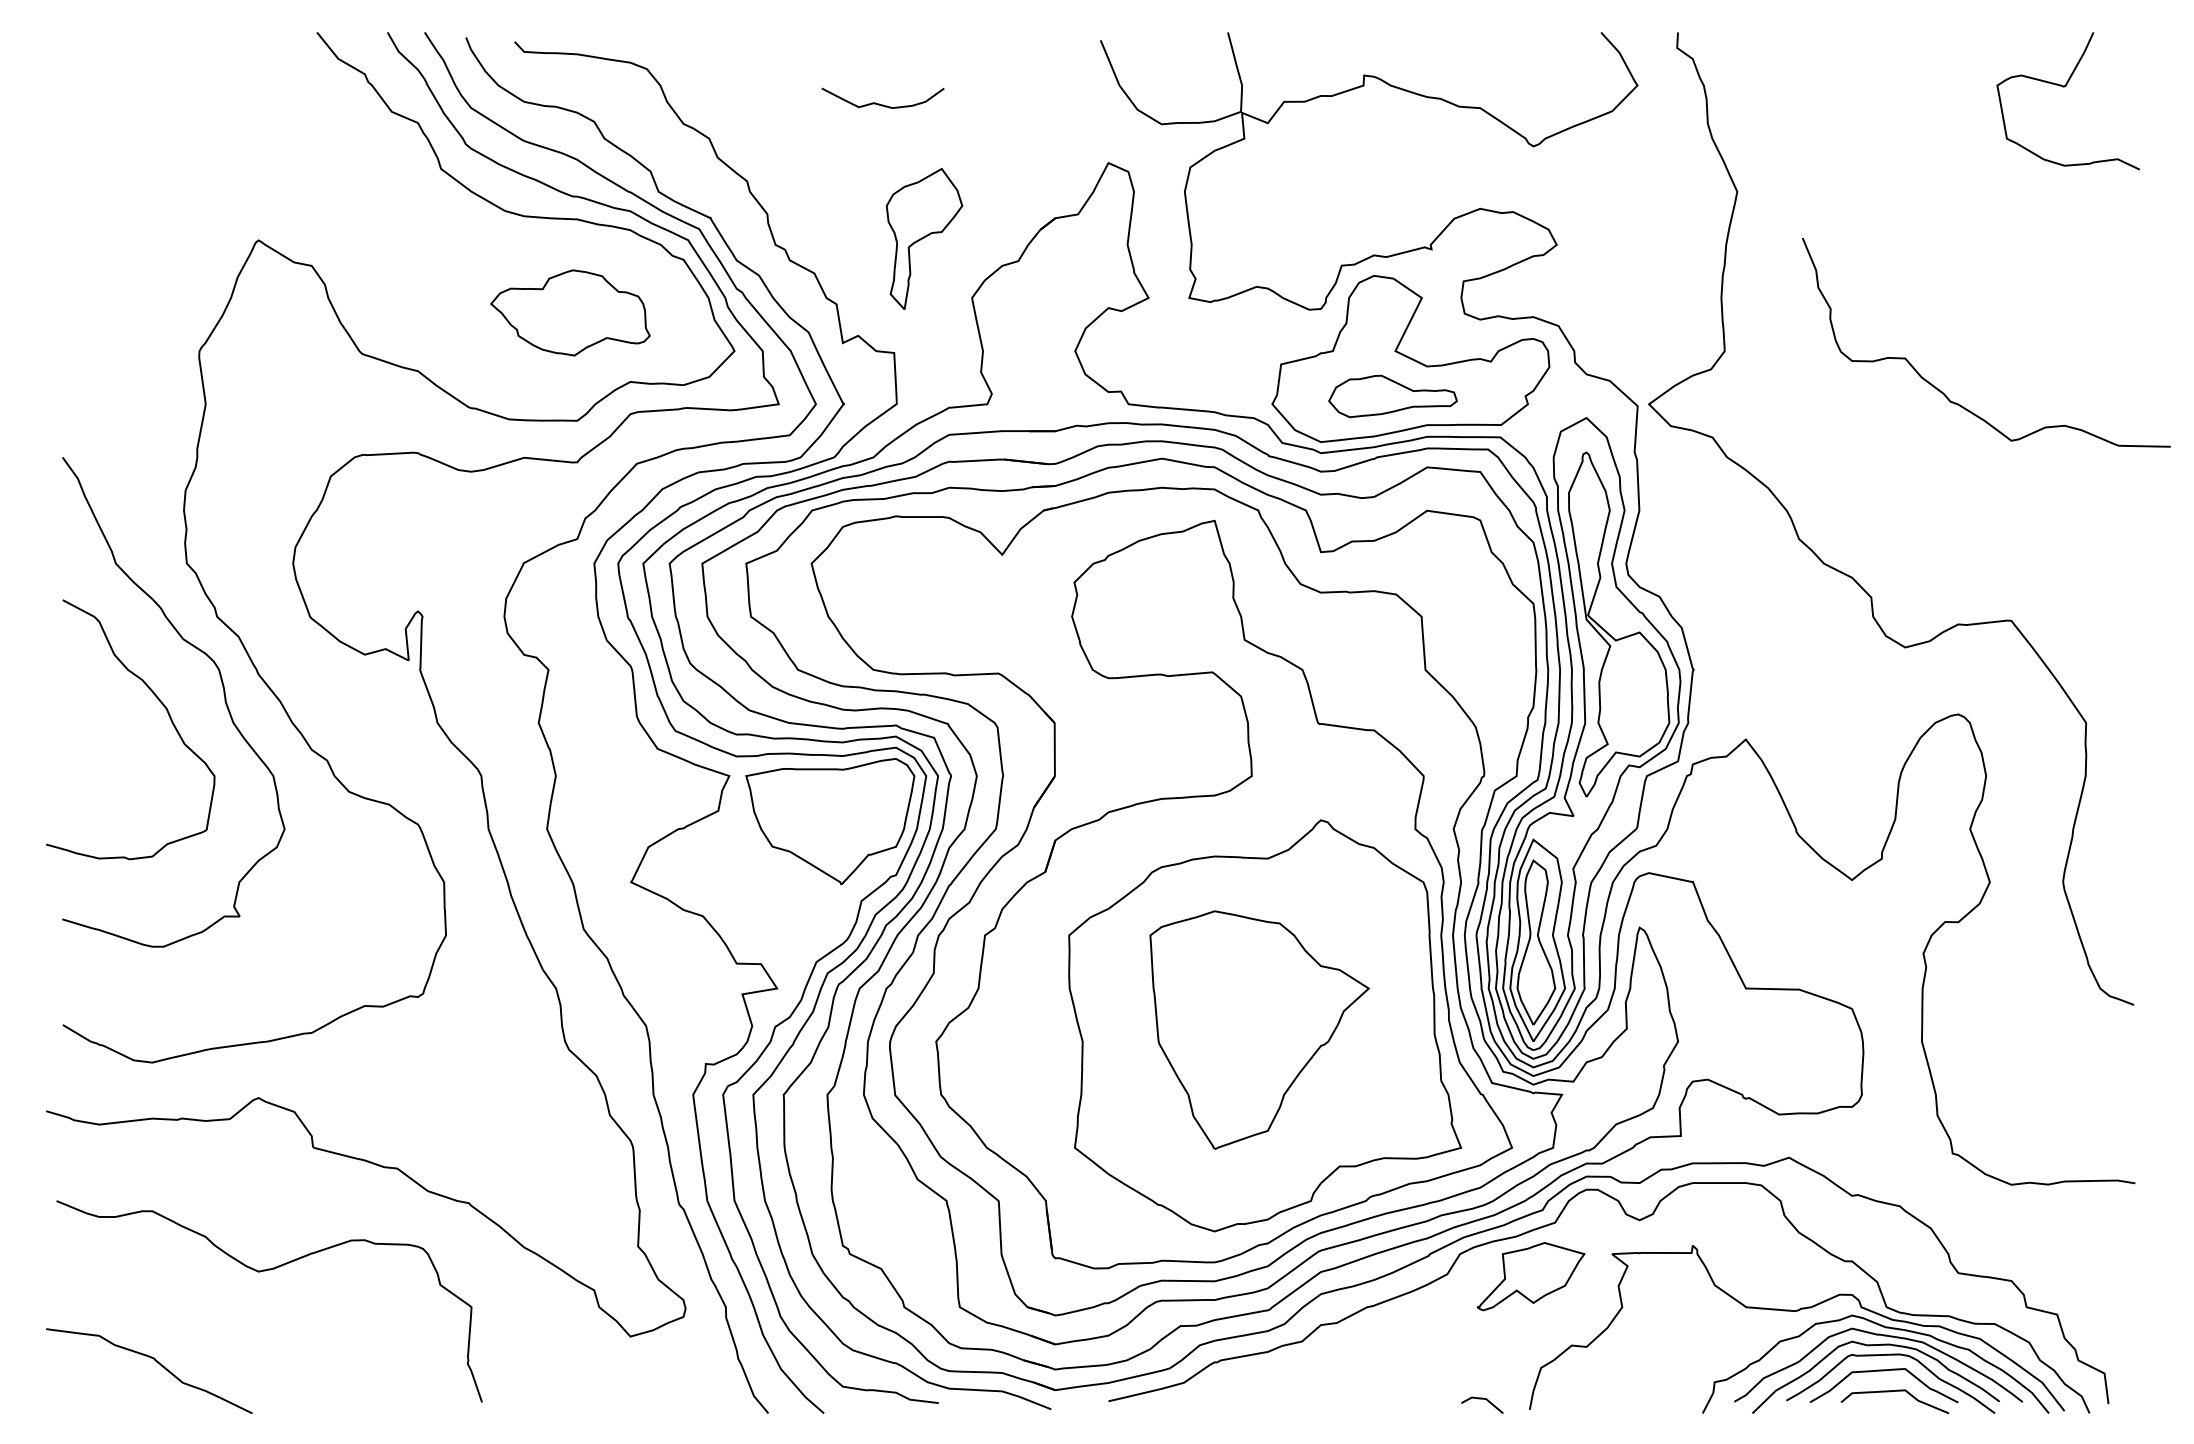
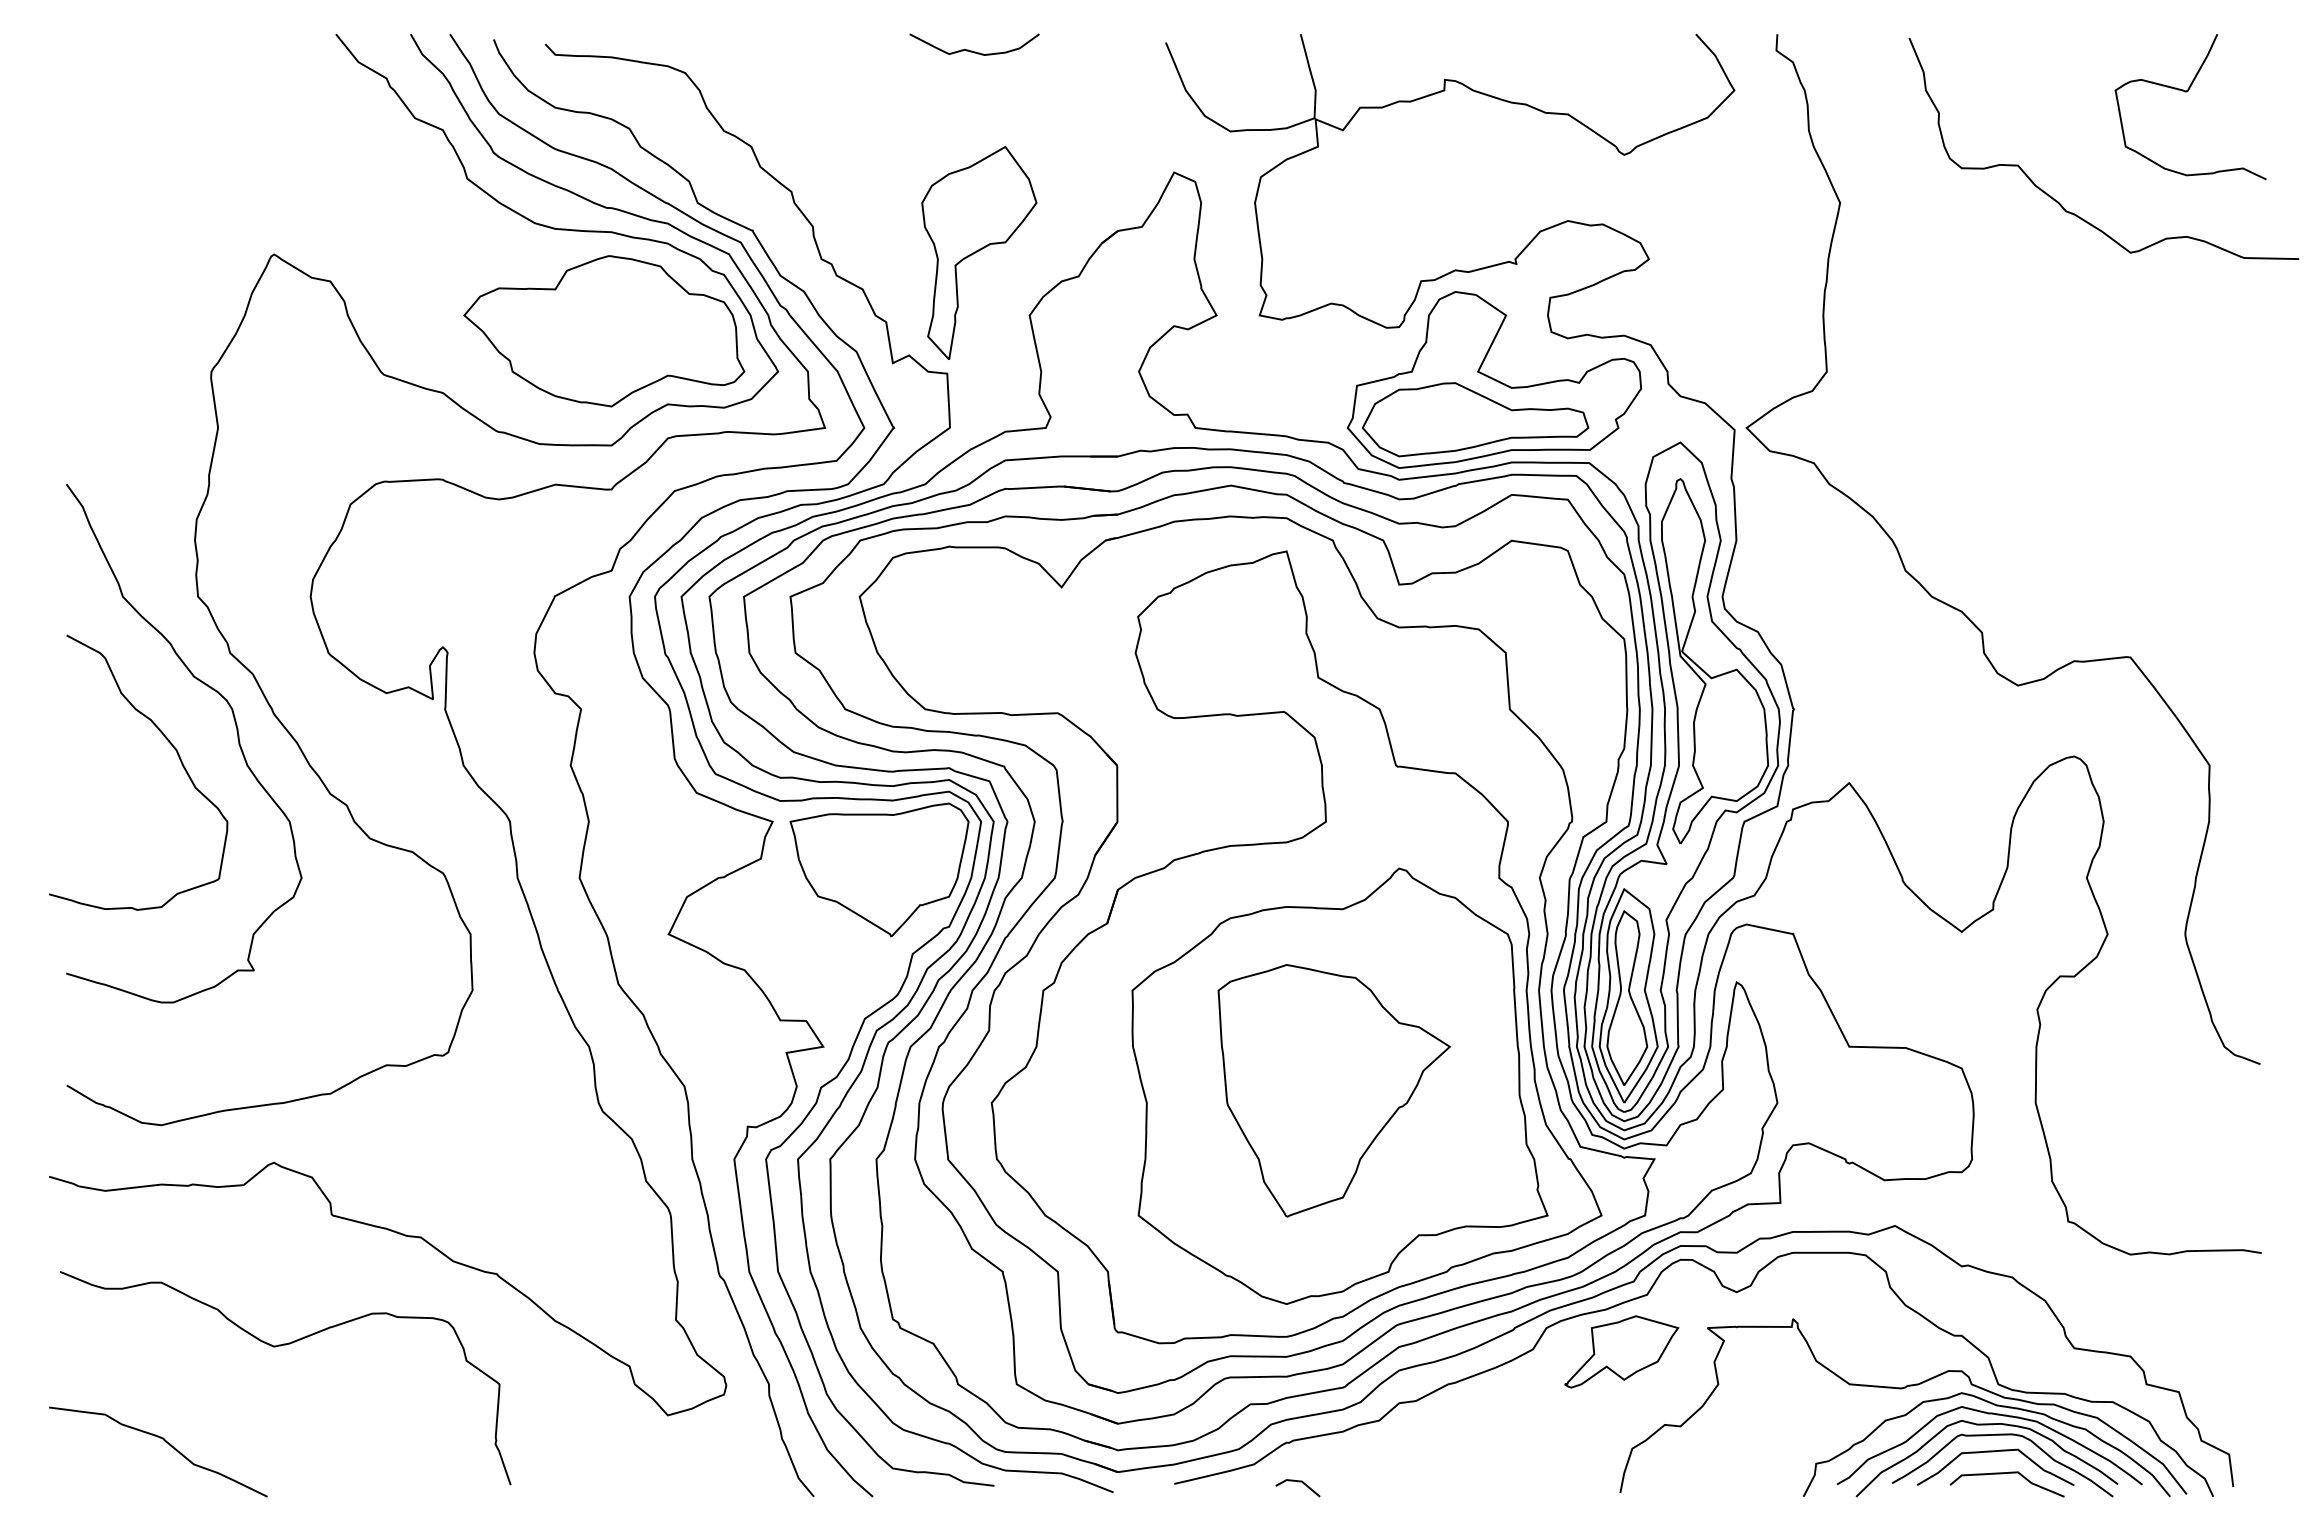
curve: (879, 103) -> (970, 50), moved
part: (924, 238) -> (979, 252), size x1.43
part: (570, 312) -> (604, 330), size x1.67
curve: (1942, 391) -> (2057, 200), moved
part: (1392, 396) -> (1474, 419), size x1.67
line: (1482, 1399) -> (1298, 1482), moved

